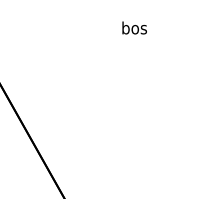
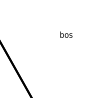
text: (134, 27) -> (66, 34), moved

